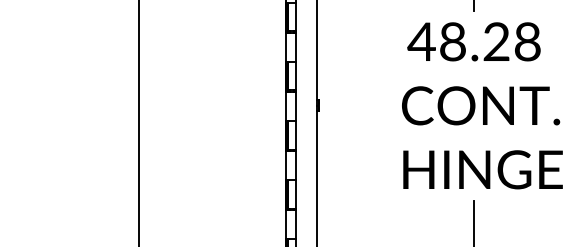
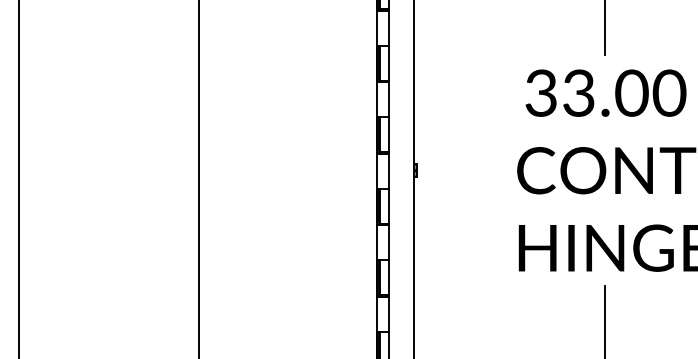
text: (474, 41) -> (604, 92), 48.28 -> 33.00

